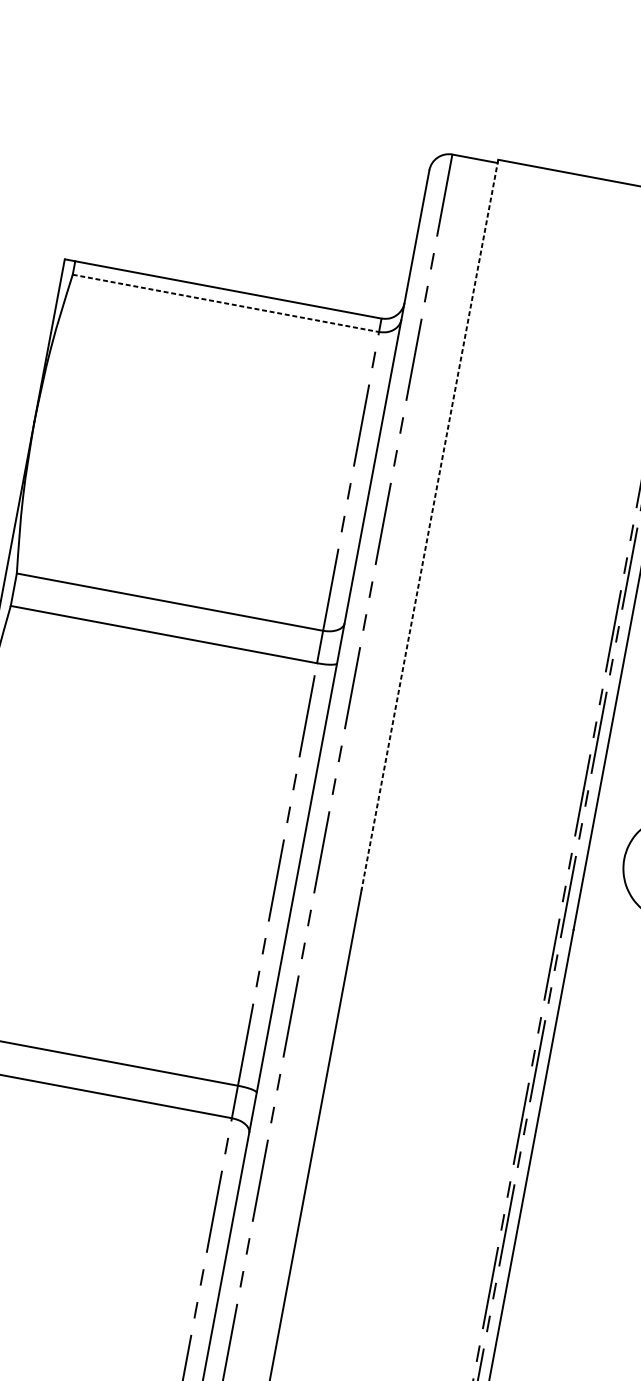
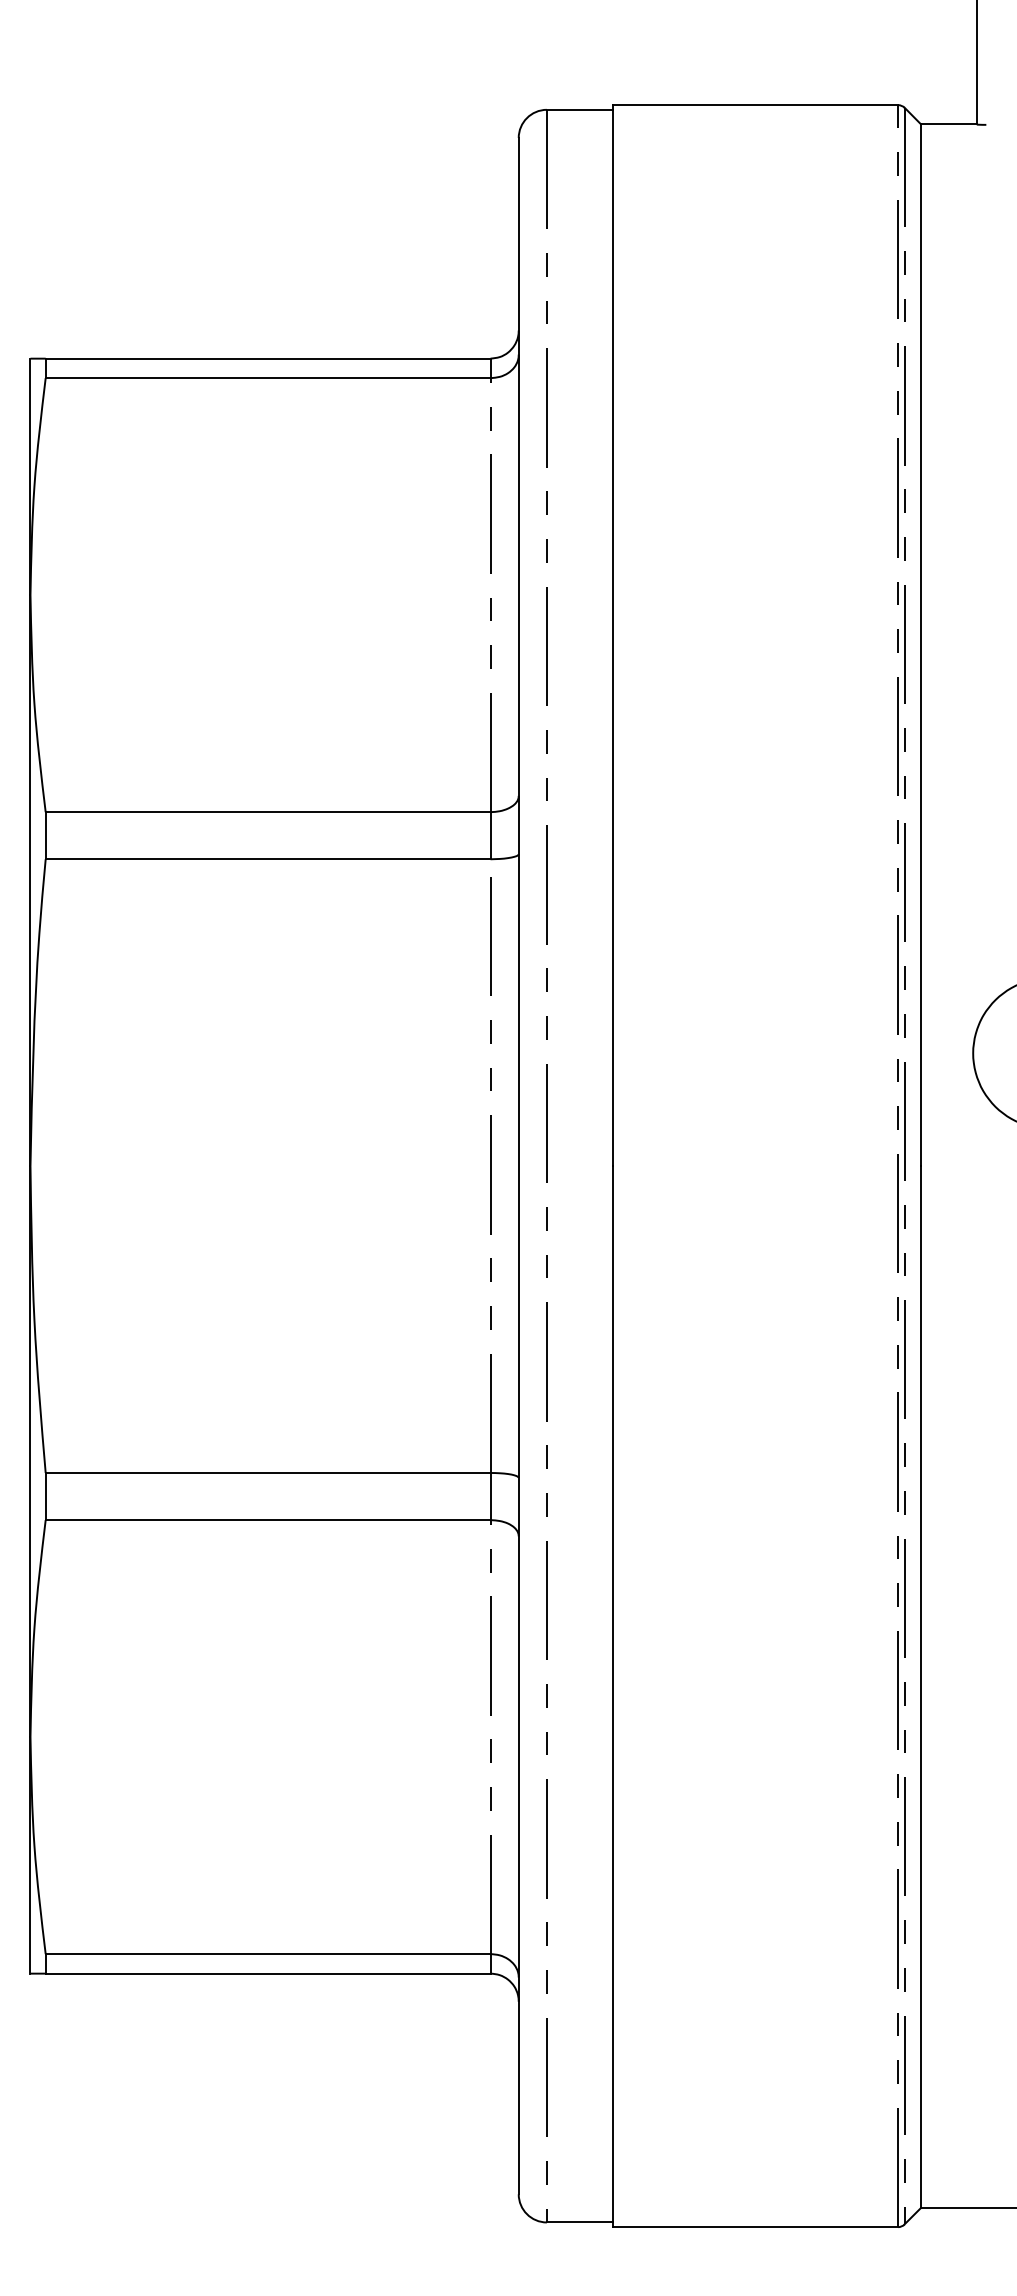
line: (226, 303) -> (268, 378), dashed -> solid
line: (429, 524) -> (612, 635), dashed -> solid

